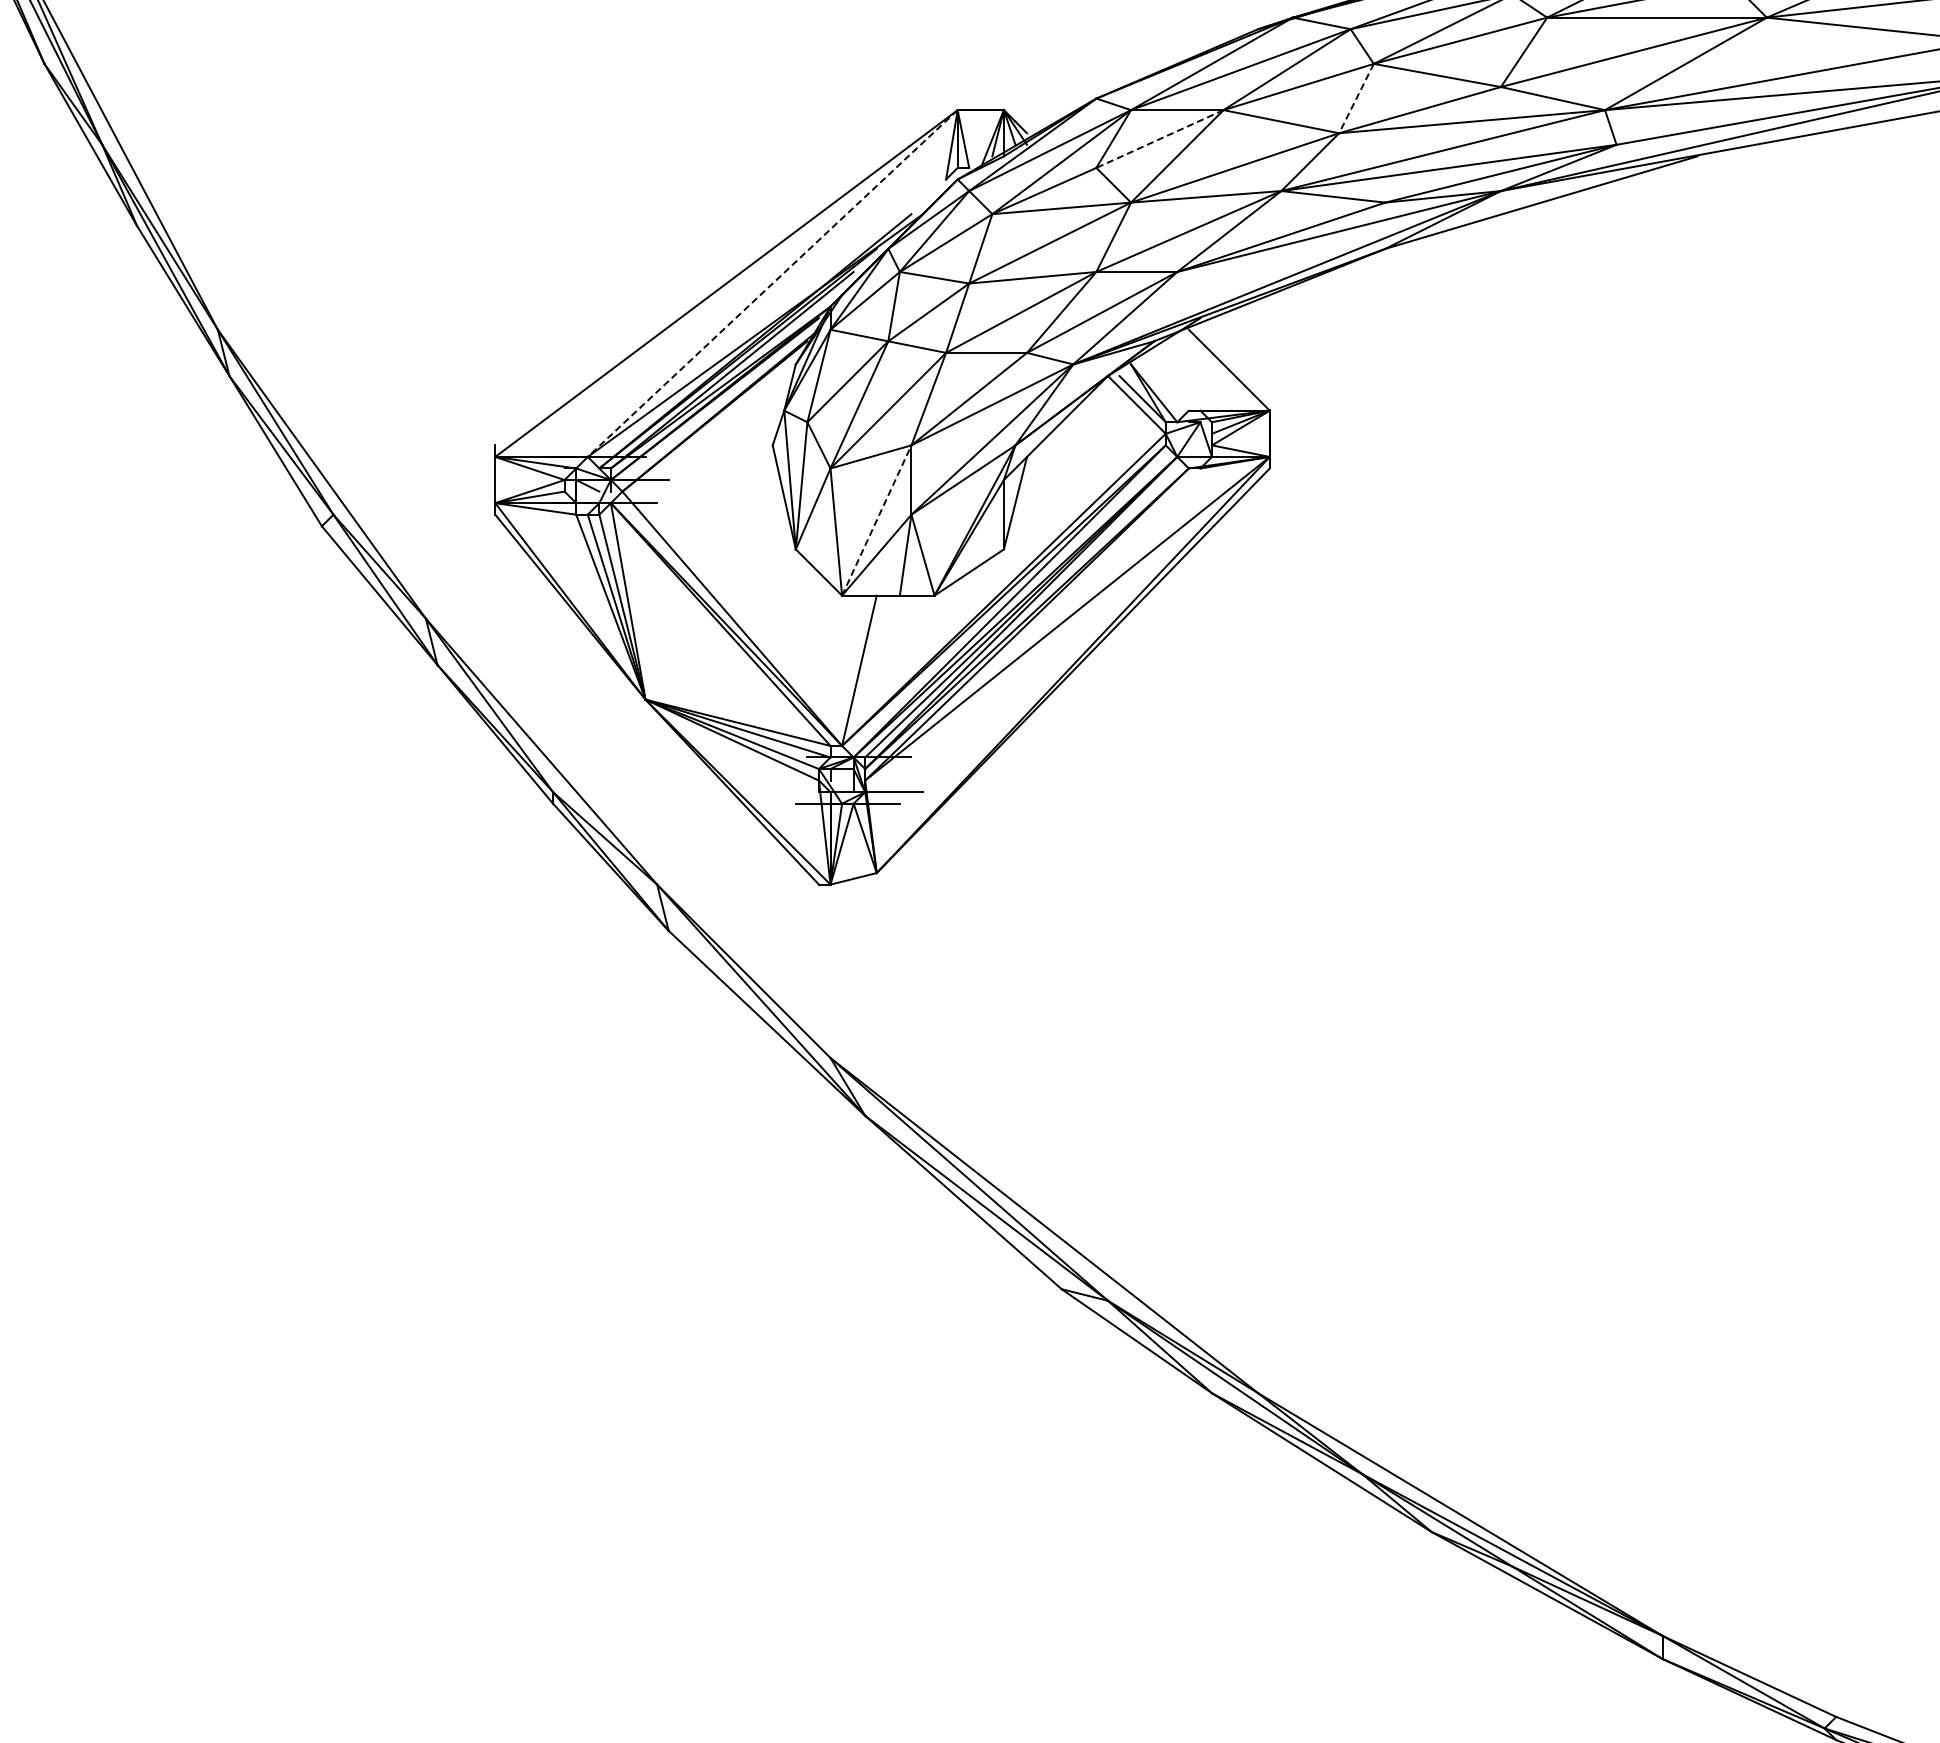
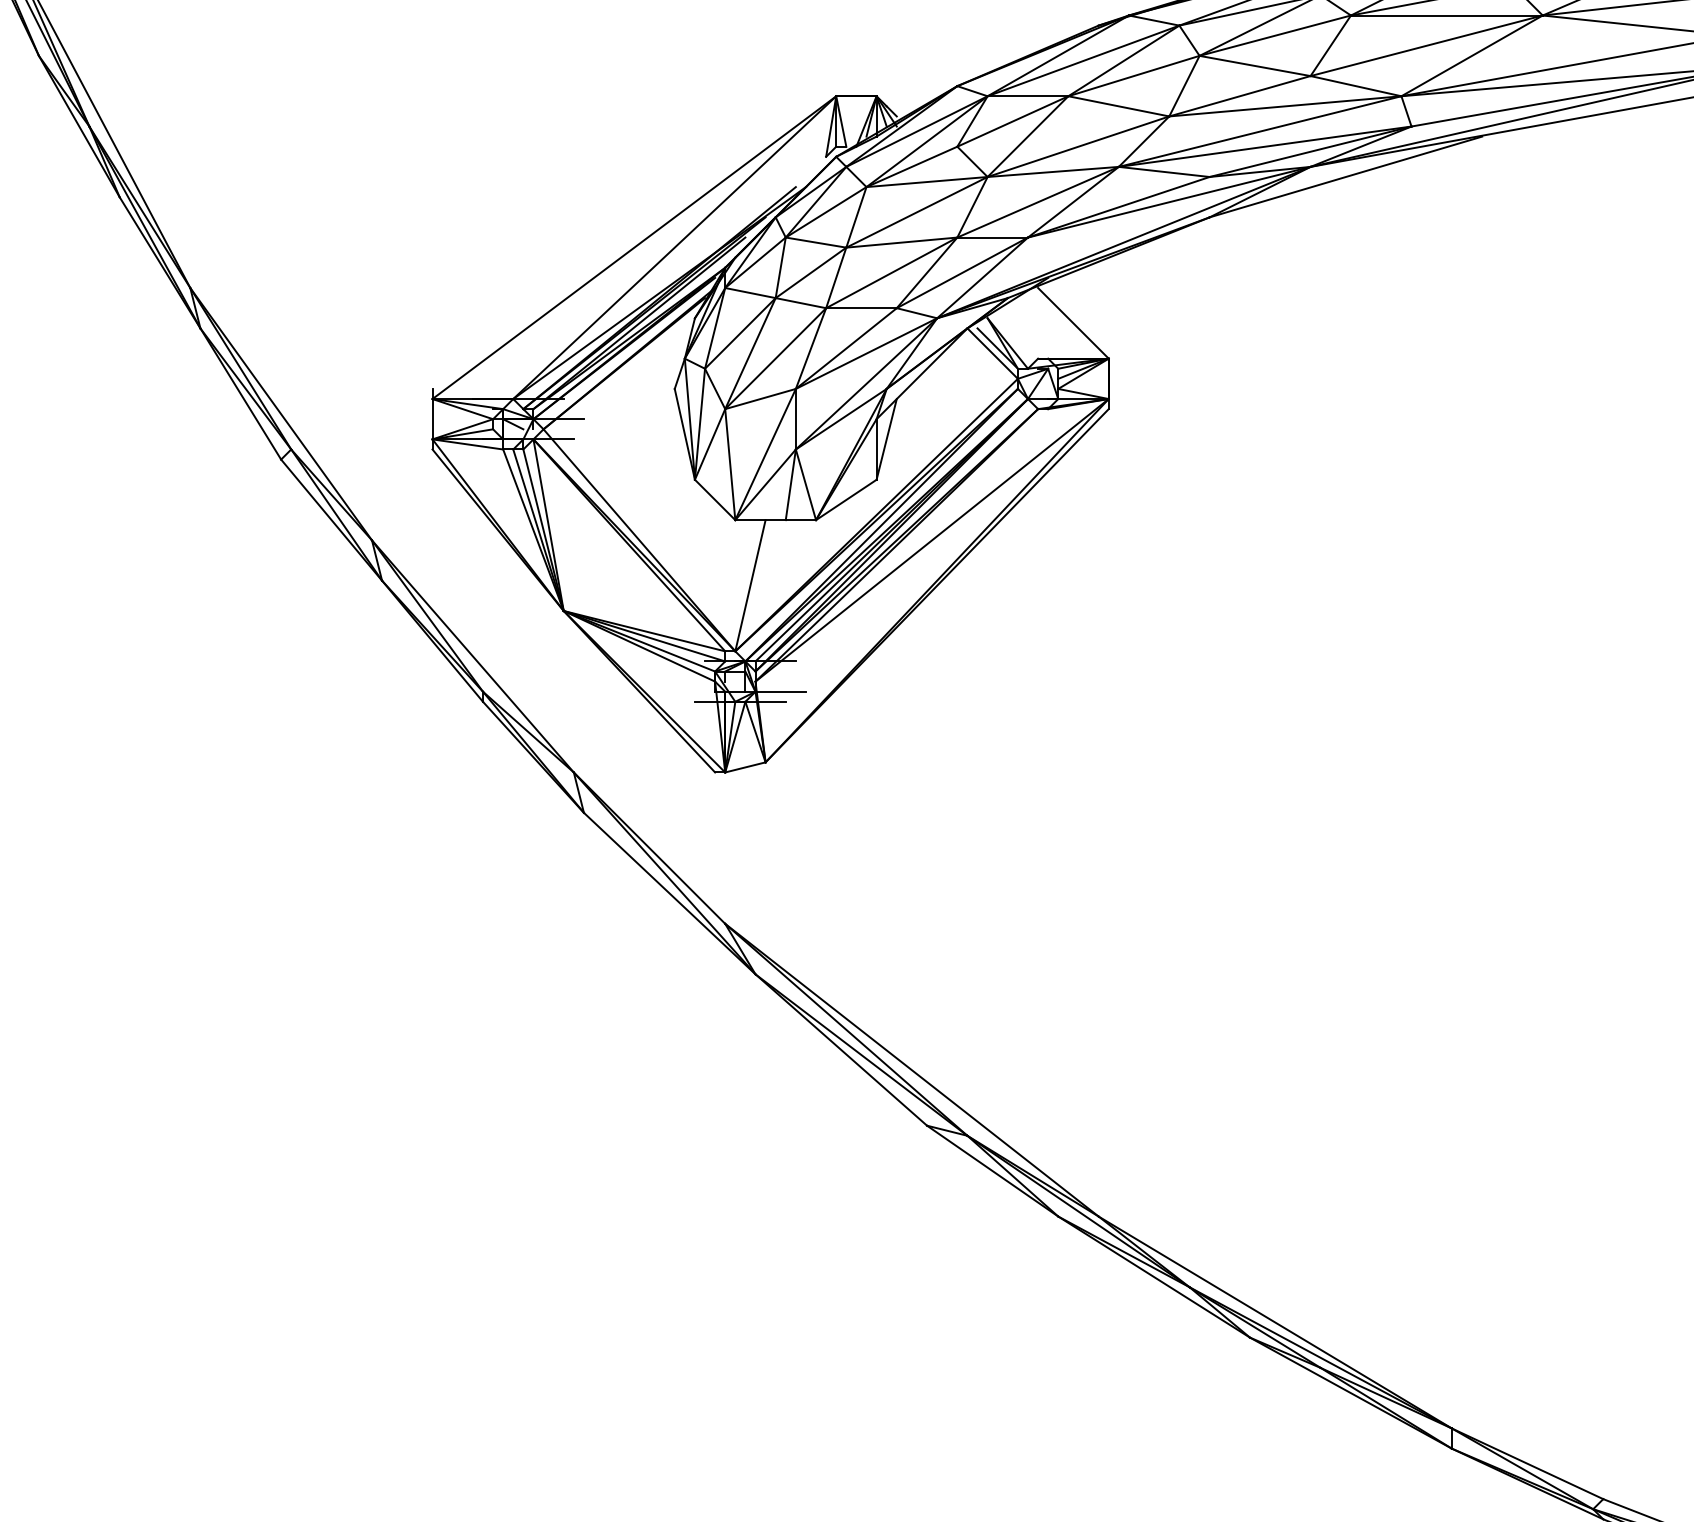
line: (1356, 98) -> (1184, 86), dashed -> solid
line: (1159, 139) -> (1012, 121), dashed -> solid
line: (772, 283) -> (674, 247), dashed -> solid
line: (876, 520) -> (765, 454), dashed -> solid

